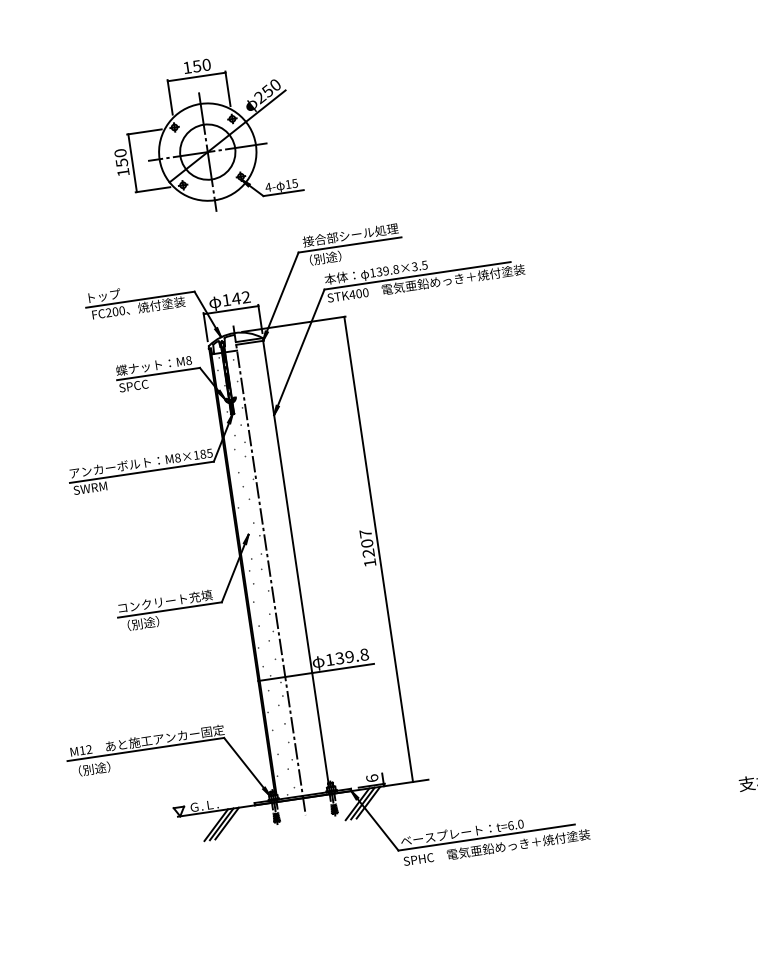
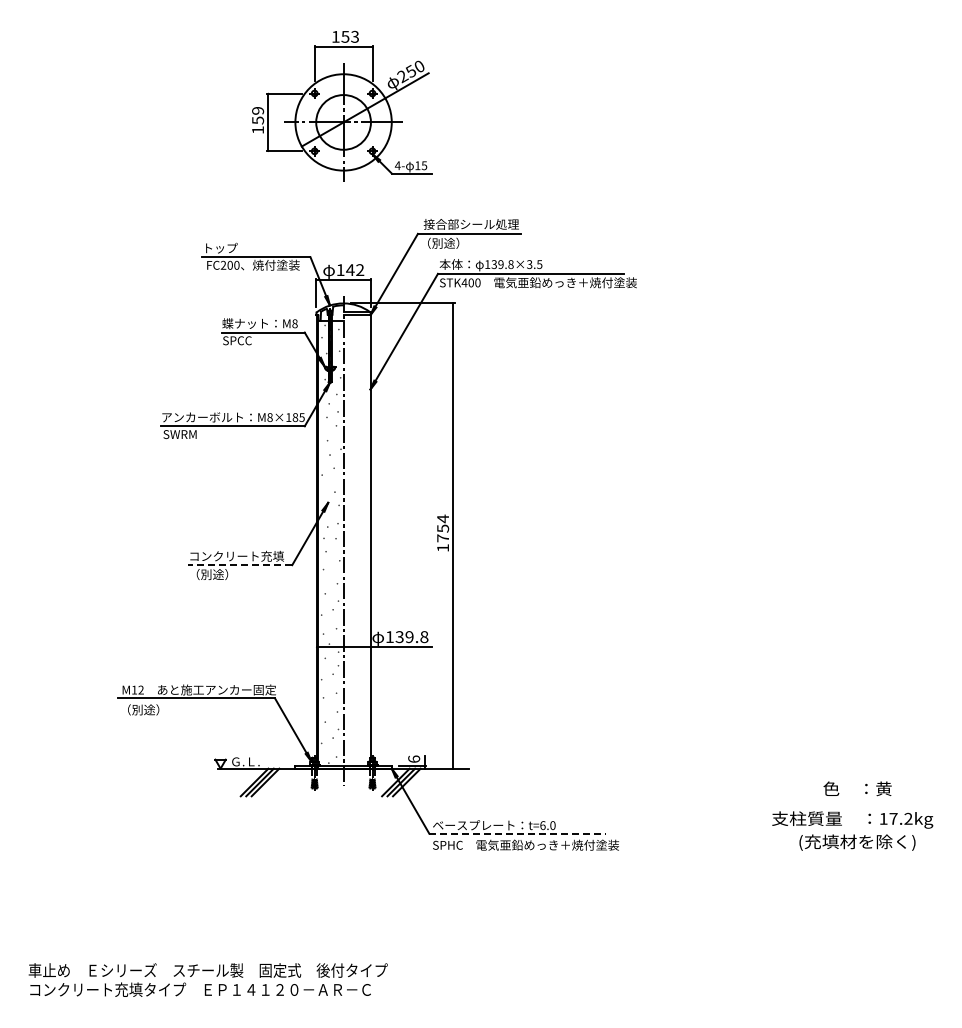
text: (207, 64) -> (355, 36), 150 -> 153
text: (119, 152) -> (257, 110), 150 -> 159
text: (366, 543) -> (442, 528), 1207 -> 1754
line: (170, 610) -> (240, 565), solid -> dashed
line: (487, 837) -> (518, 833), solid -> dashed

